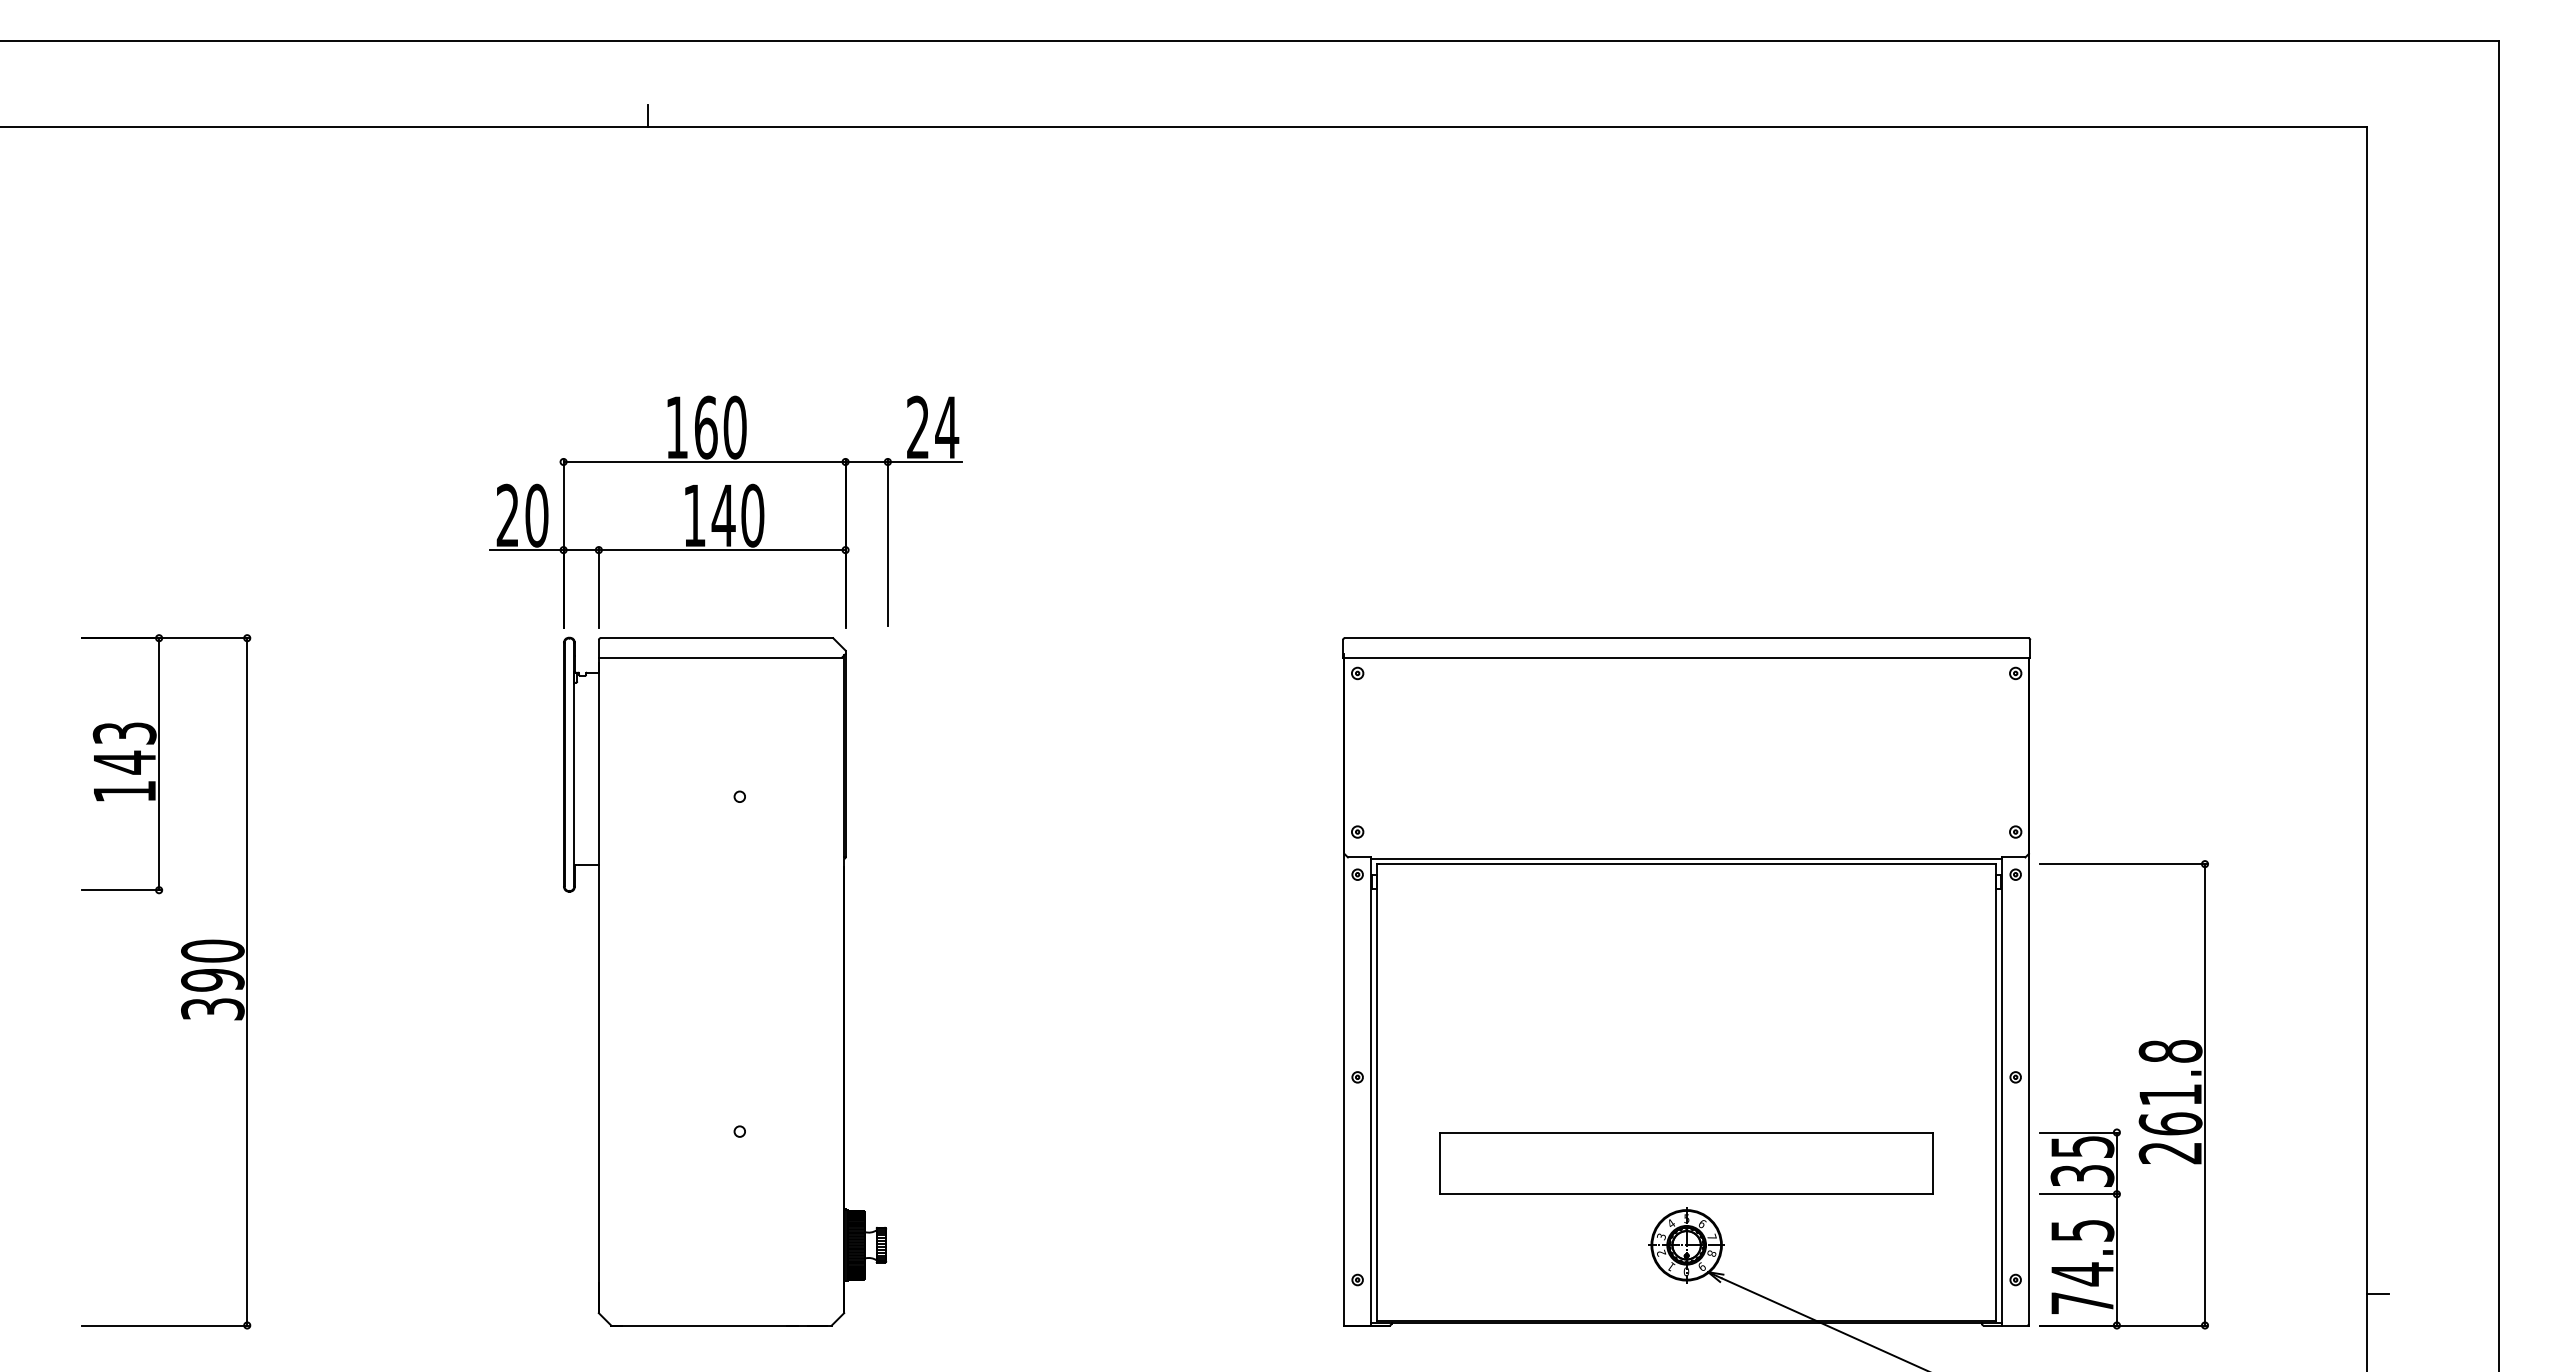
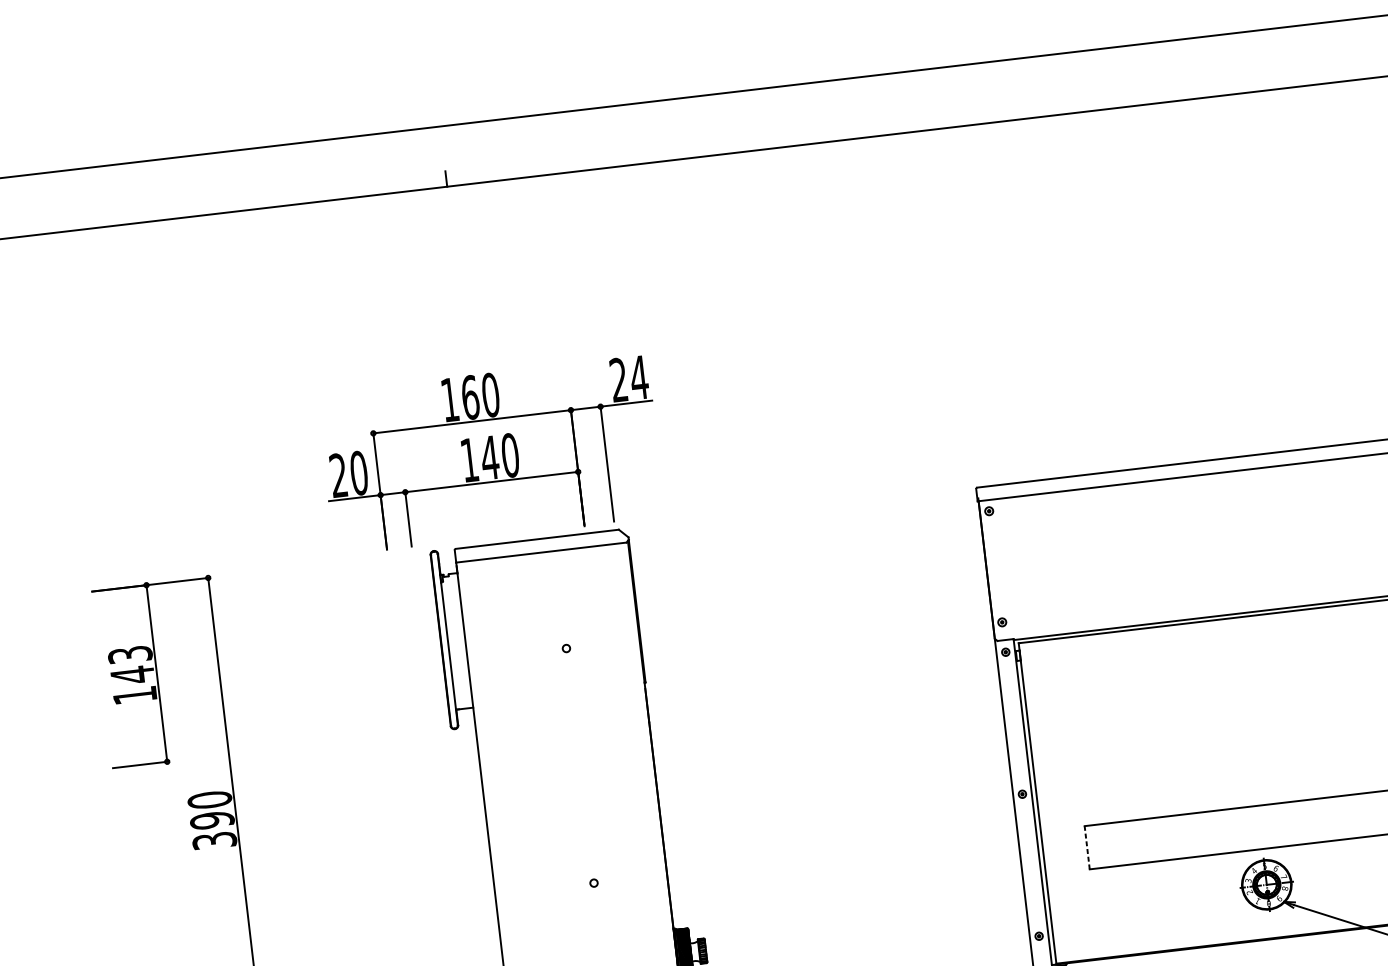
part: (725, 511) -> (490, 454), moved
line: (1439, 1163) -> (1086, 847), solid -> dashed

